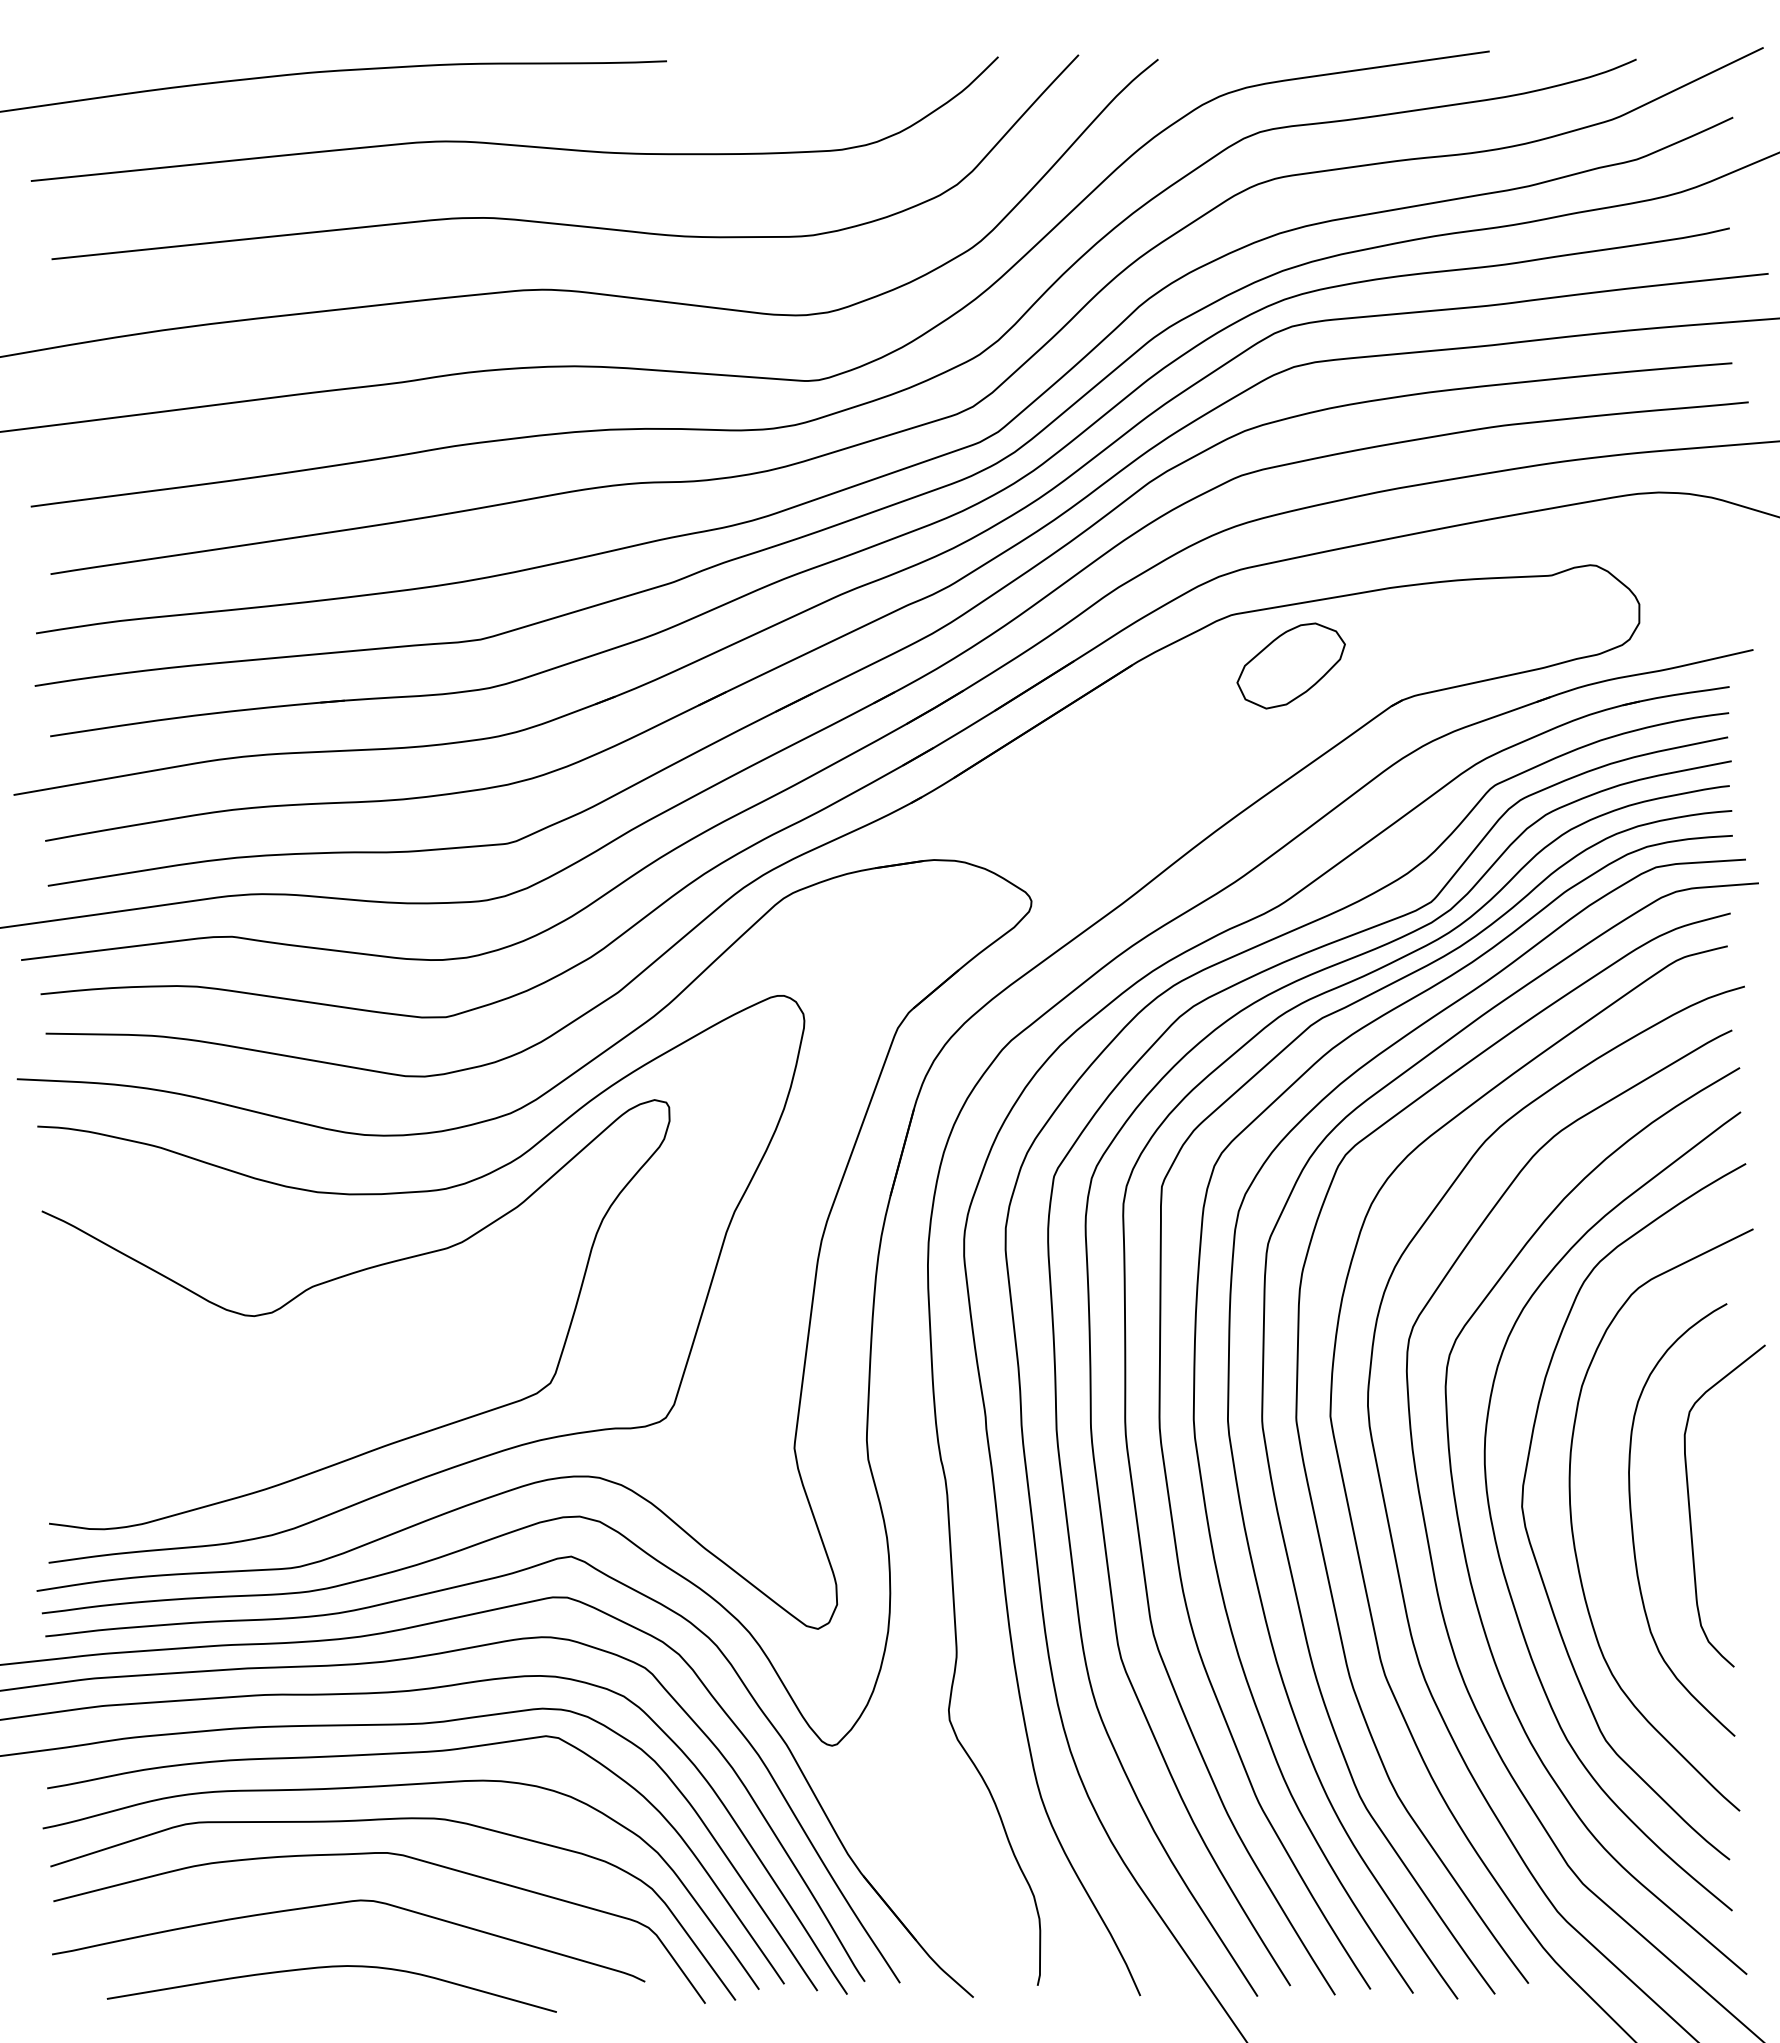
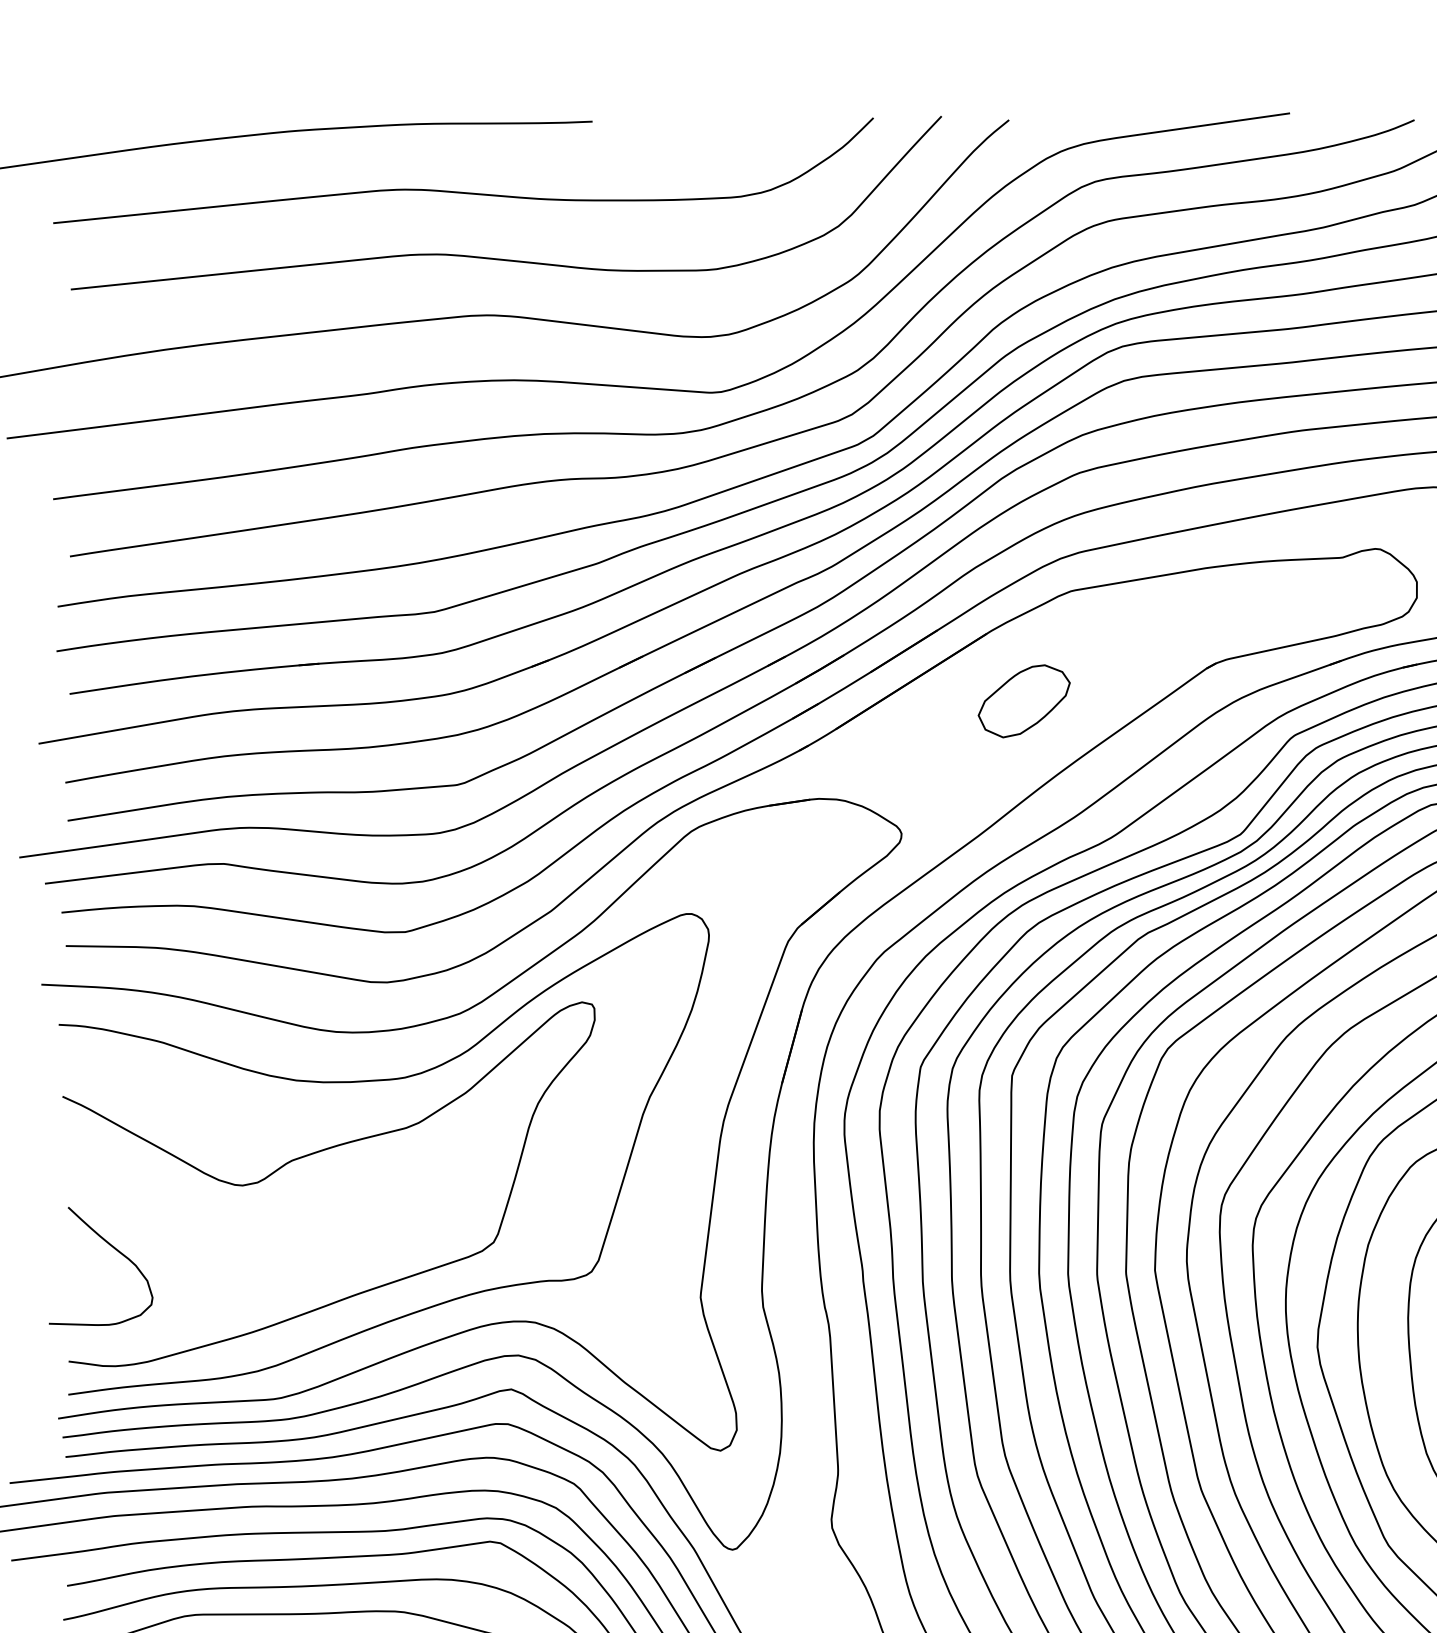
part: (1290, 665) -> (1023, 700), moved
curve: (104, 1392) -> (115, 1250), added

